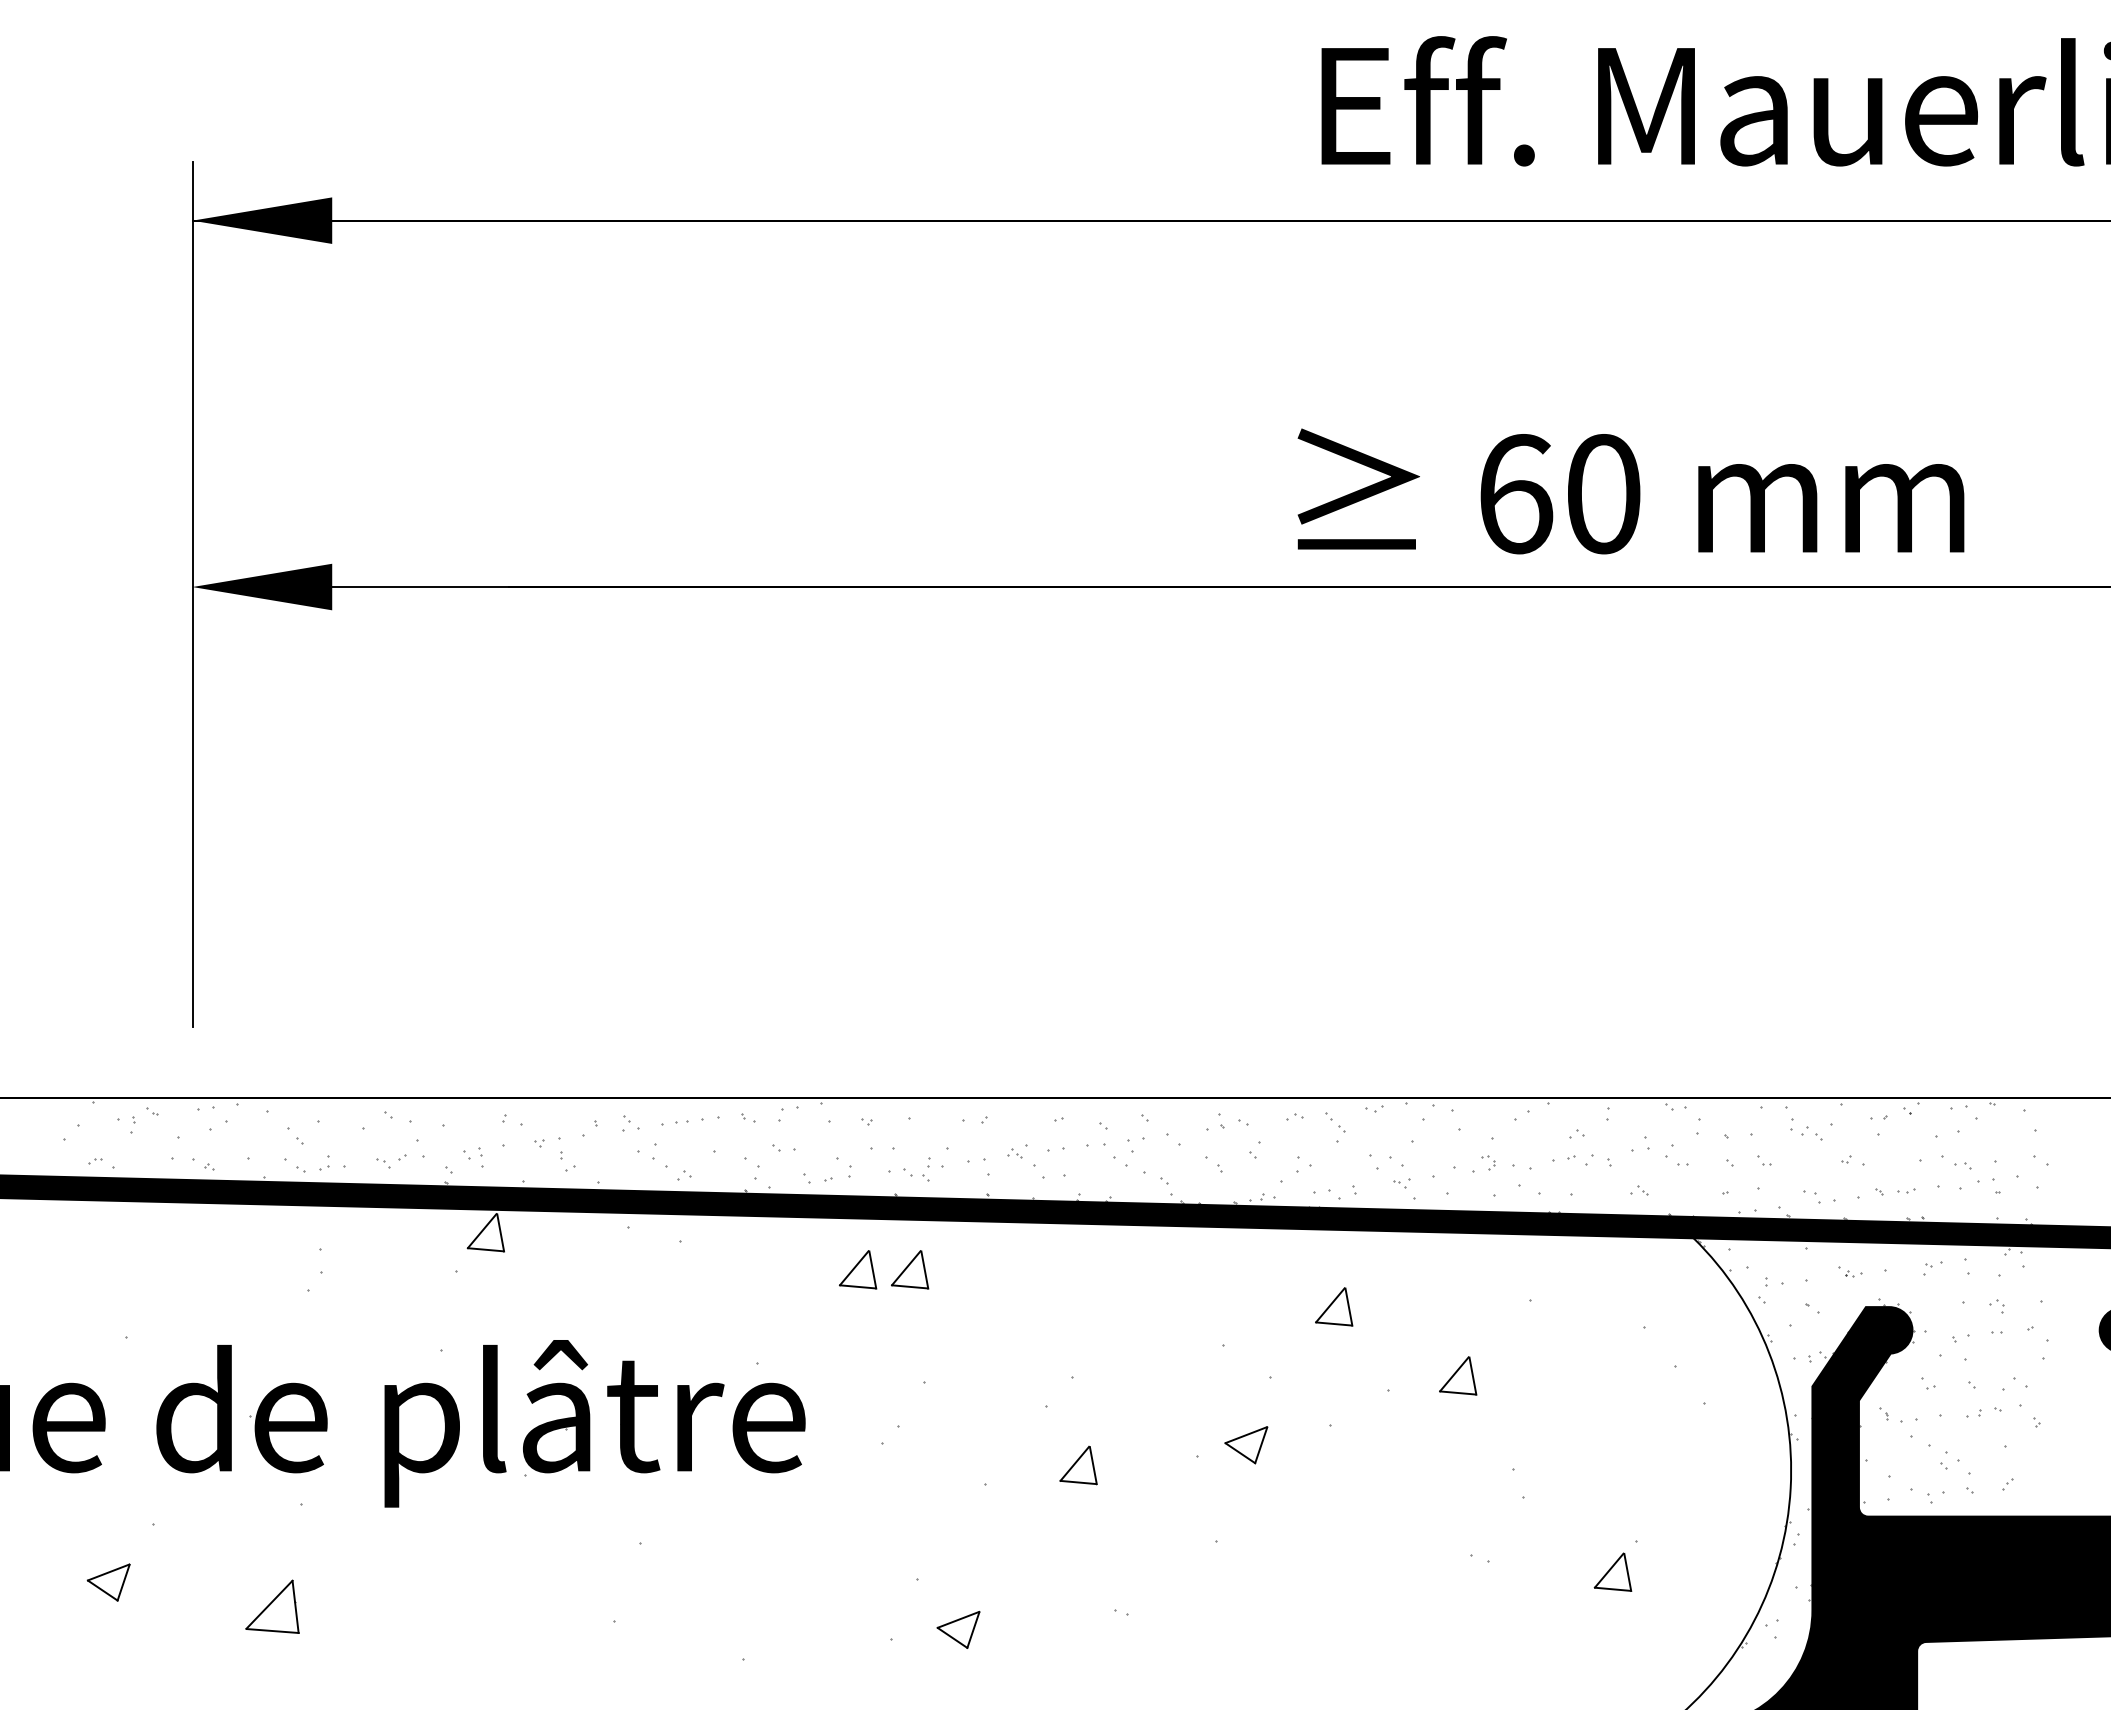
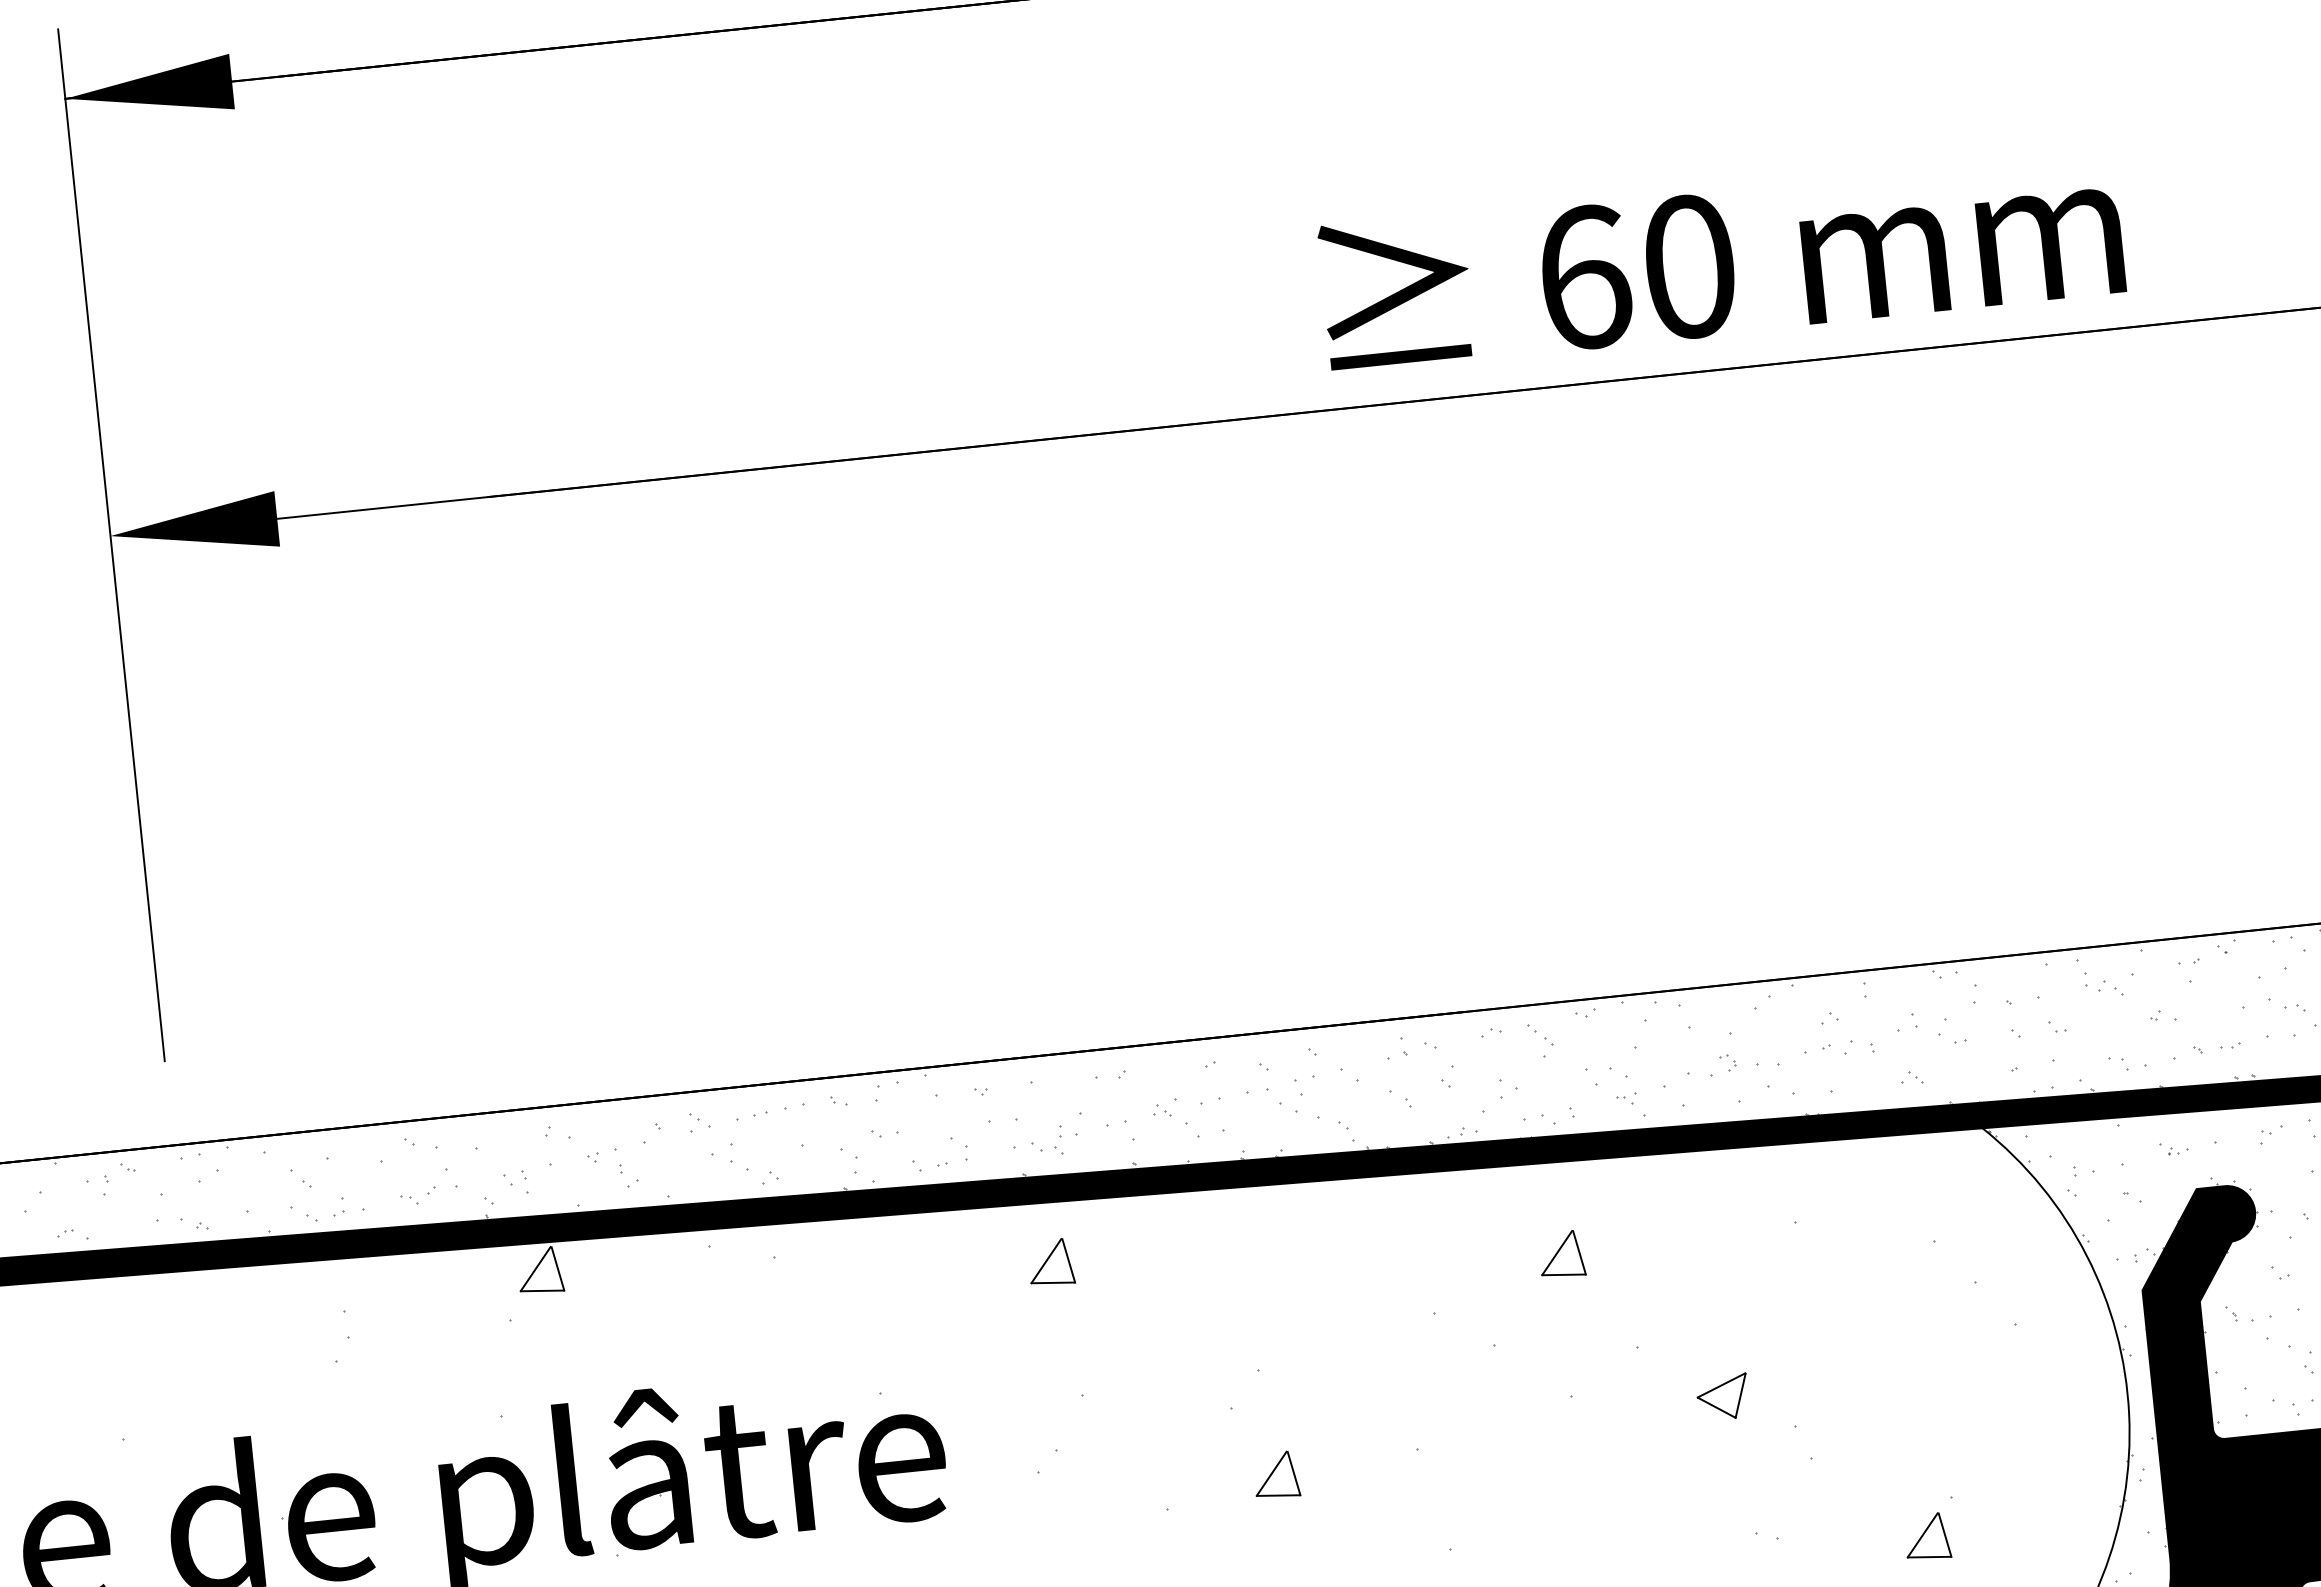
text: (1630, 491) -> (1721, 260), moved
part: (858, 1269) -> (989, 1268), removed
part: (1458, 1375) -> (1718, 1321), removed
part: (1246, 1445) -> (1723, 1397), moved

